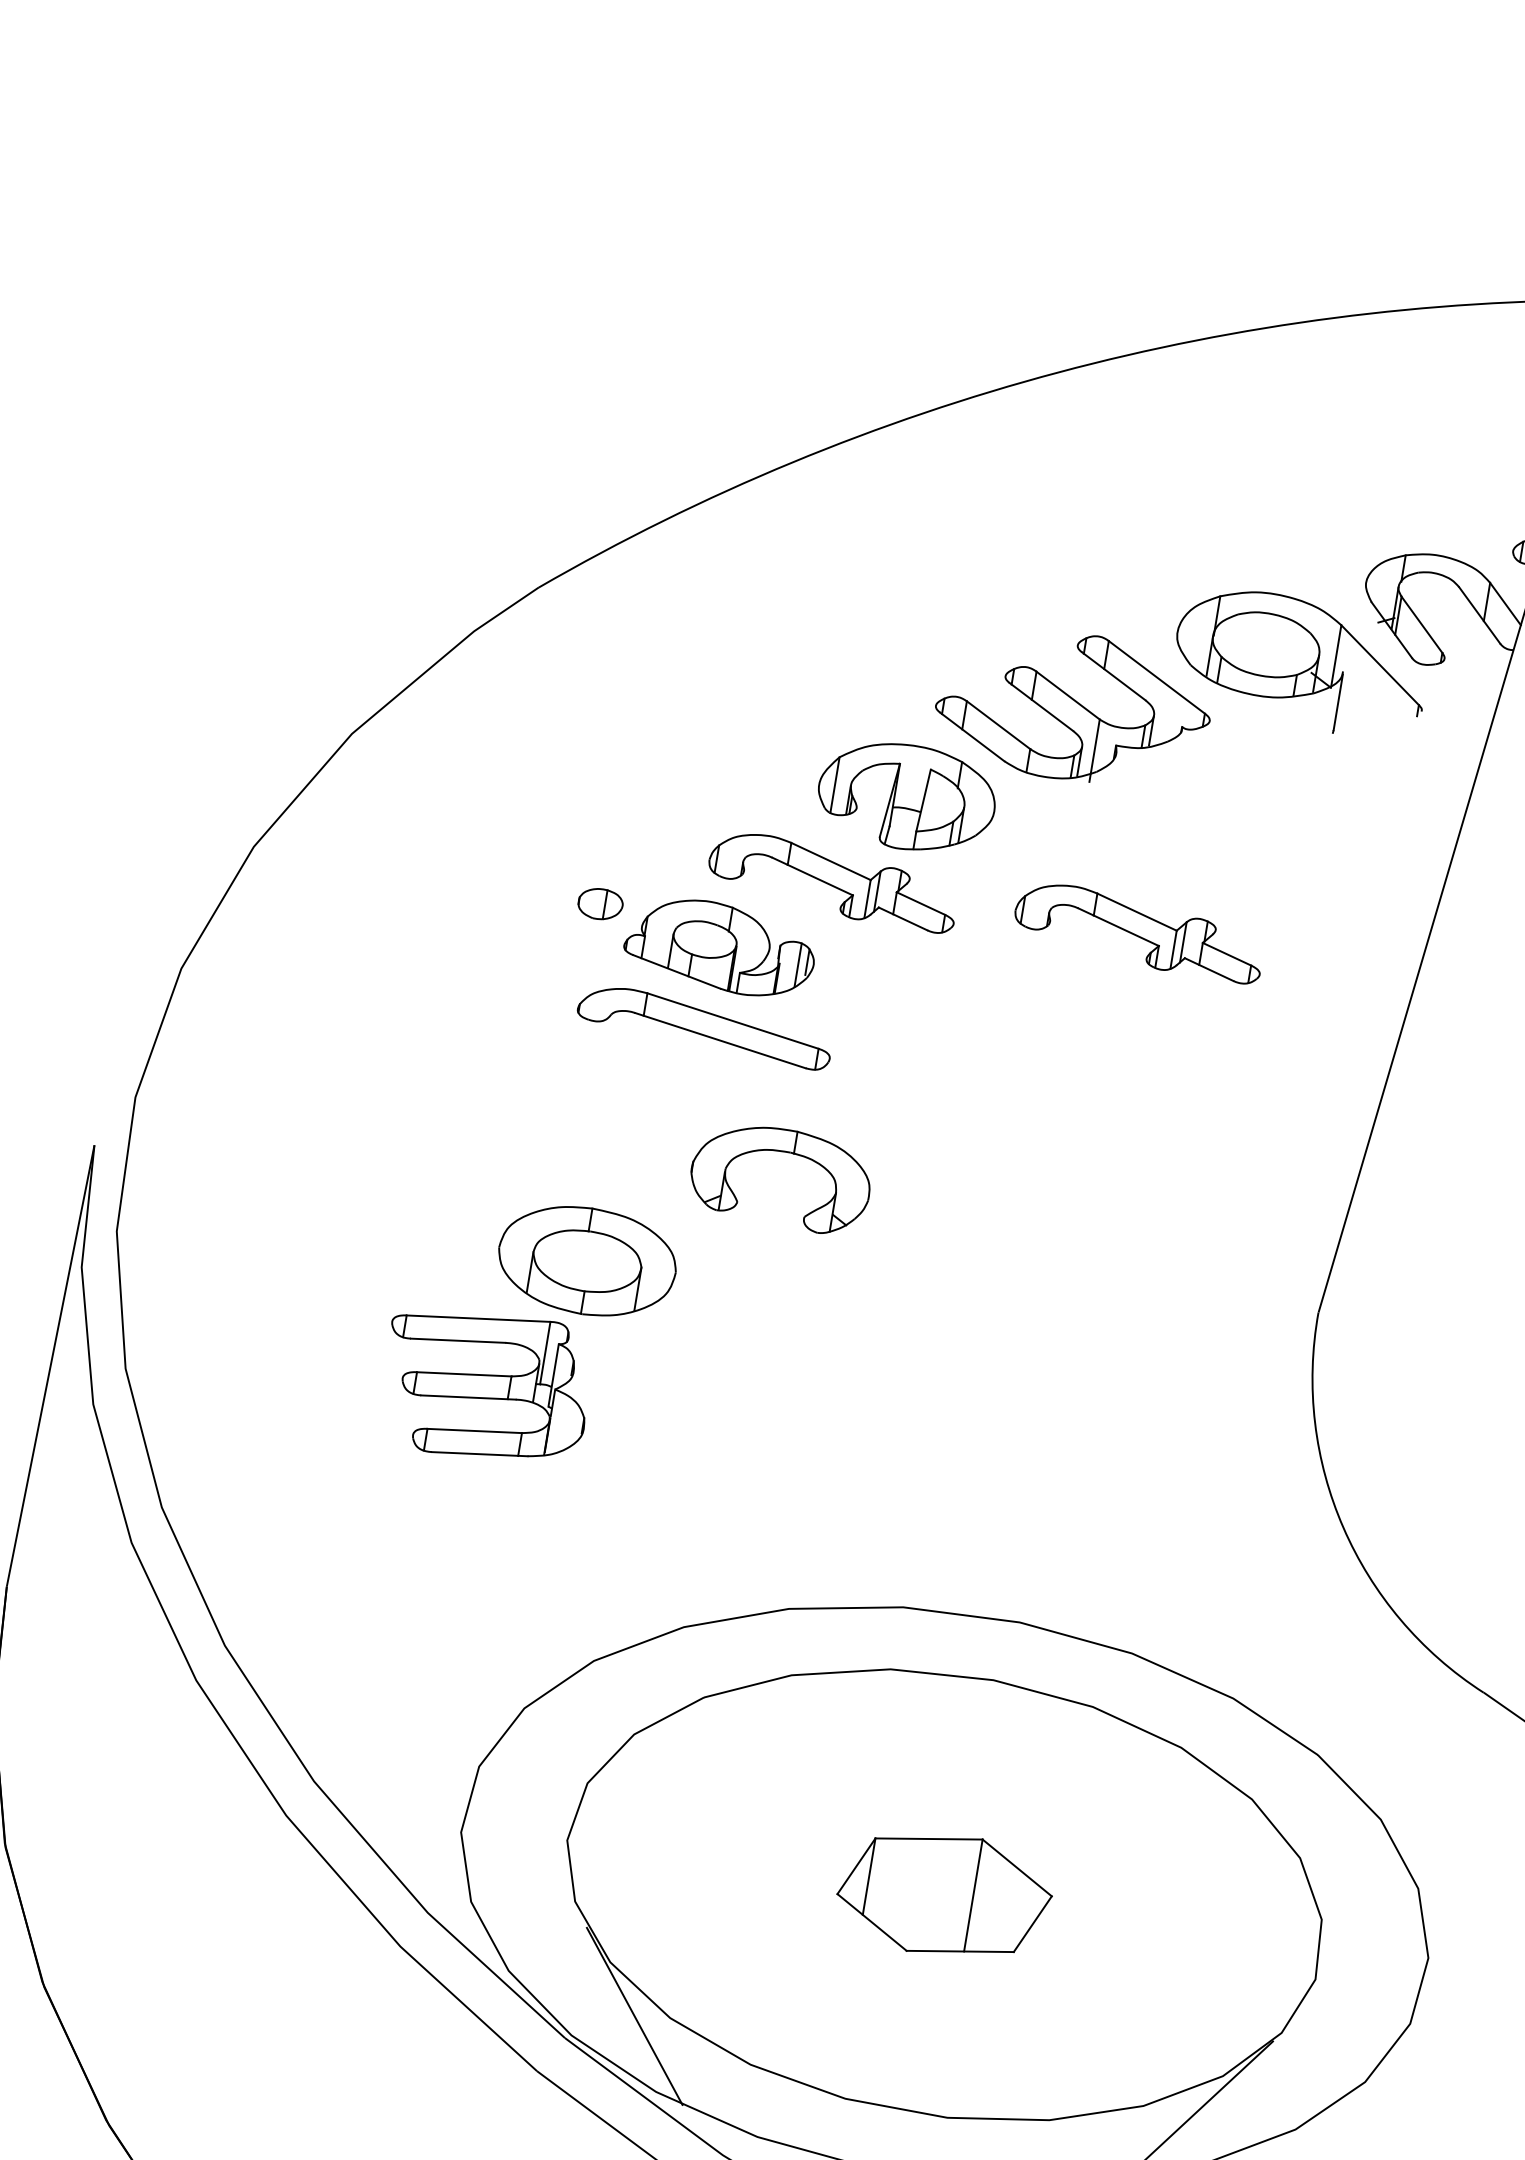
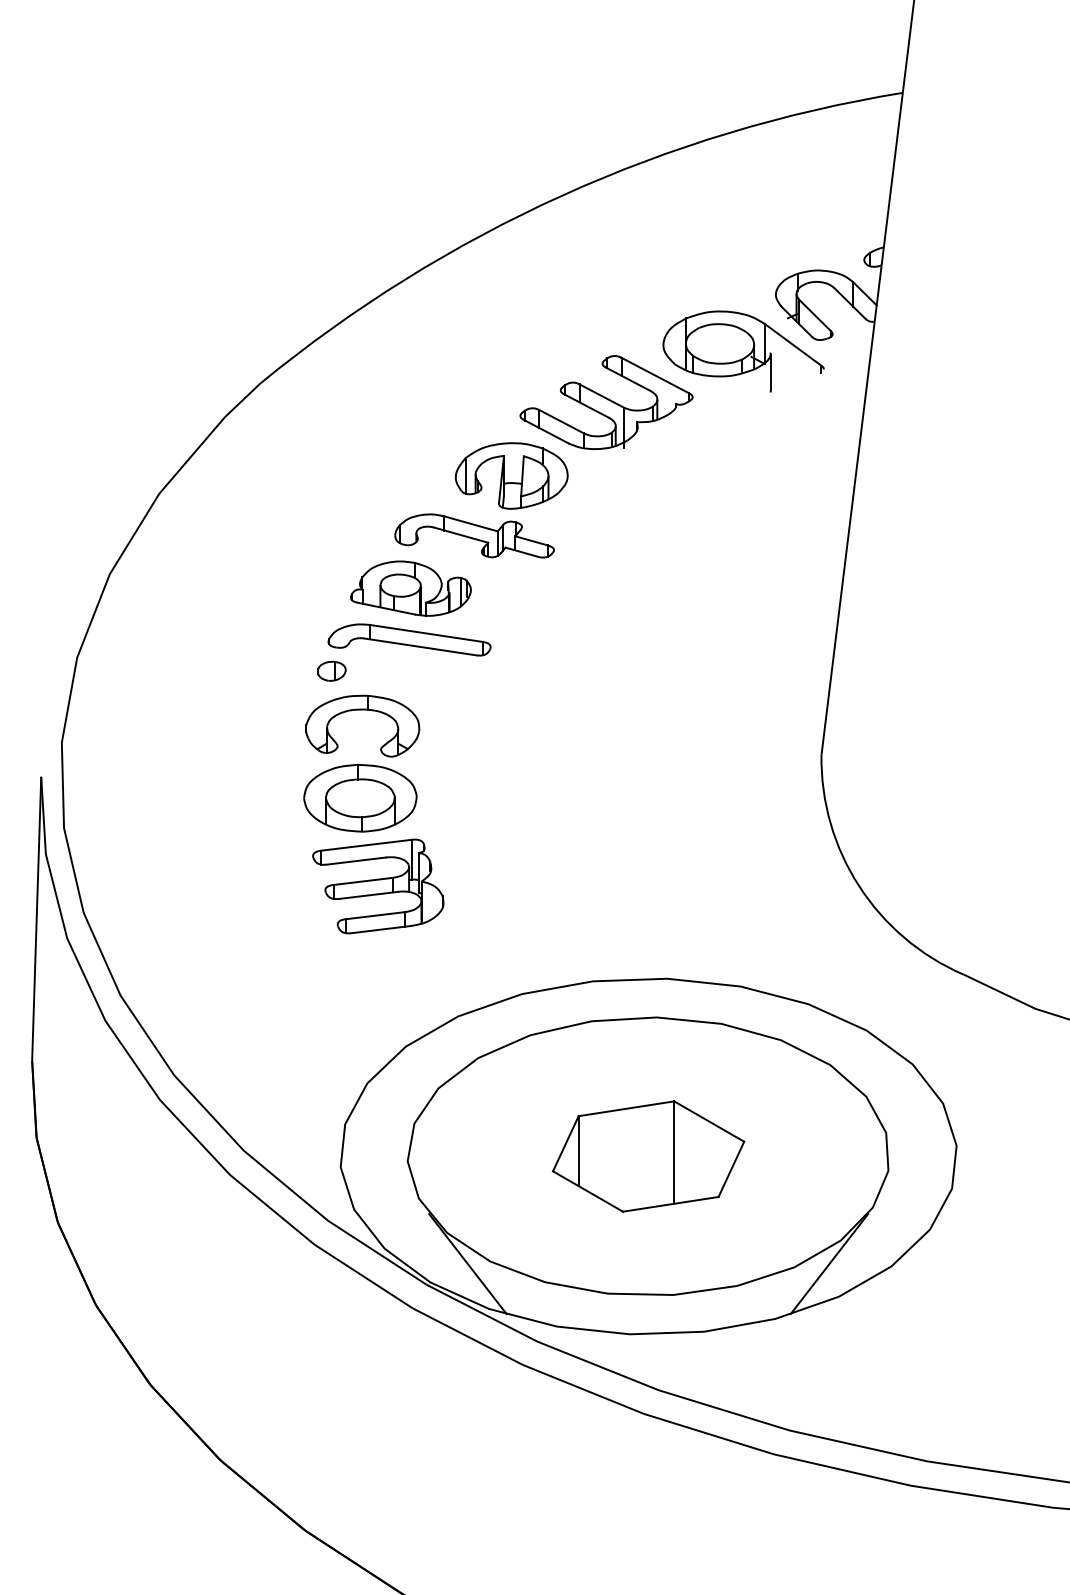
part: (600, 902) -> (331, 670), moved
part: (1139, 931) -> (670, 535), removed
part: (784, 1153) -> (362, 710), moved
part: (486, 1386) -> (378, 886), moved
part: (944, 1895) -> (648, 1156), size x1.43

